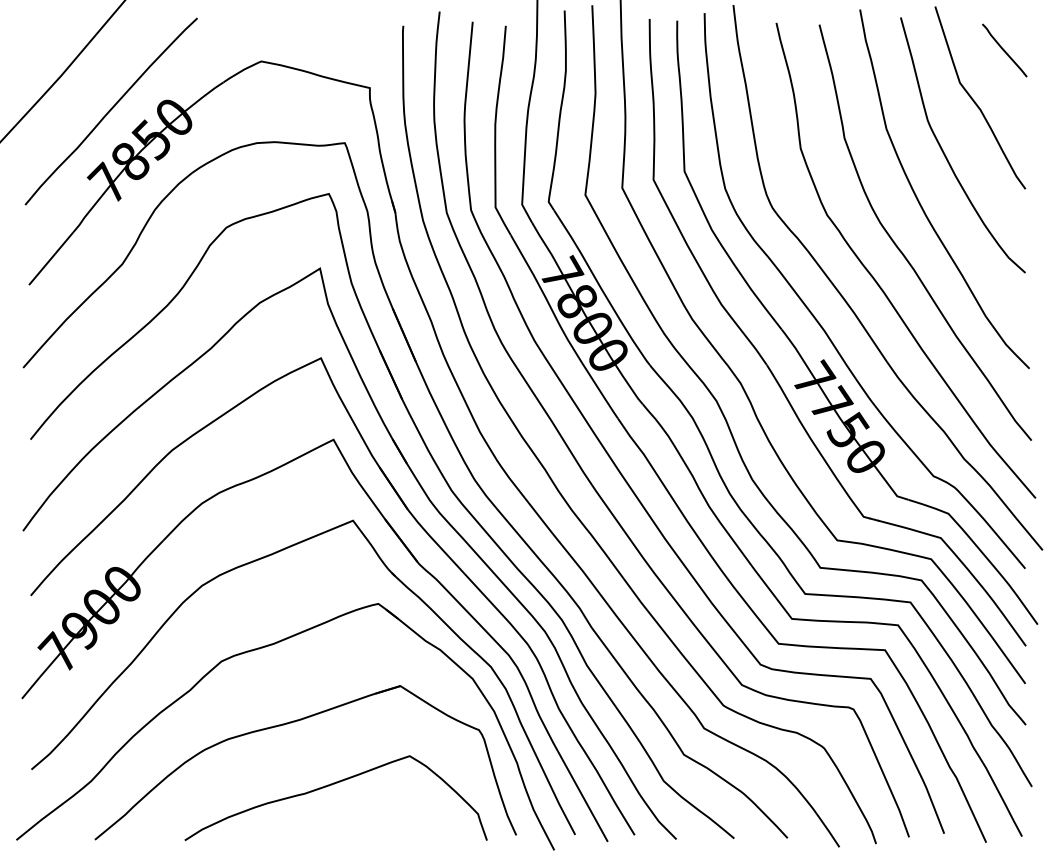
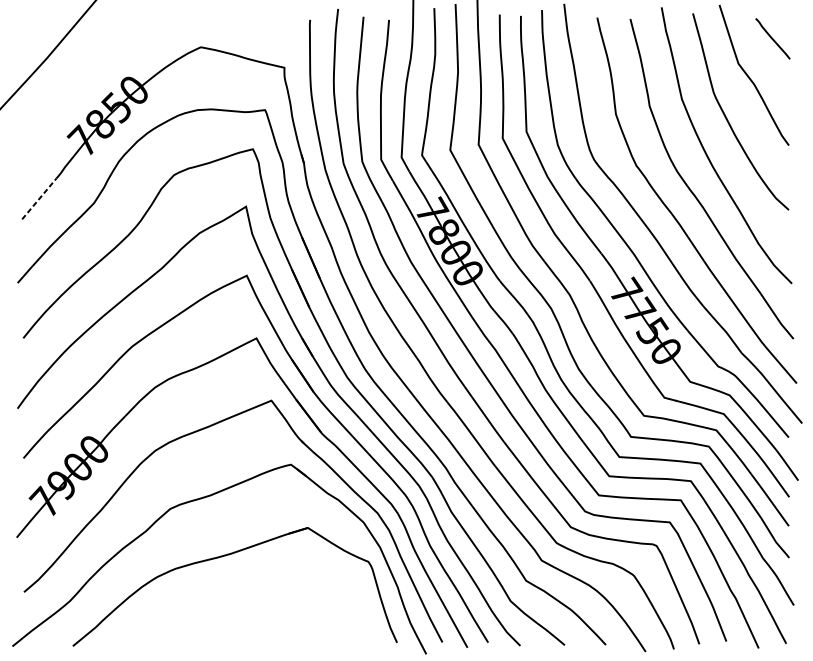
curve: (110, 111) -> (84, 85), removed
line: (51, 258) -> (39, 198), solid -> dashed
curve: (332, 785) -> (255, 604), removed

